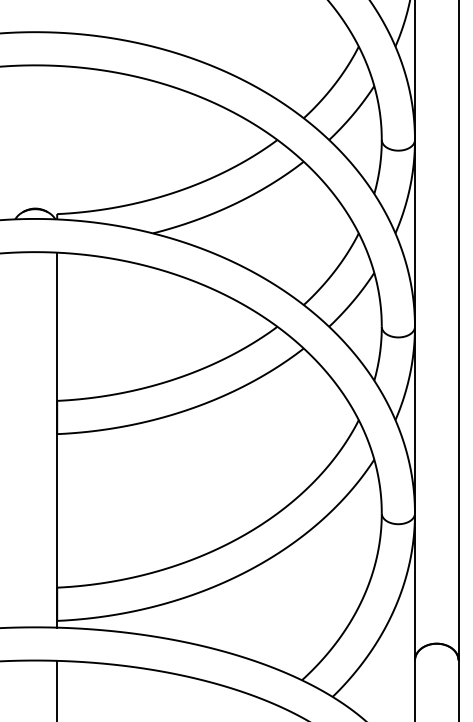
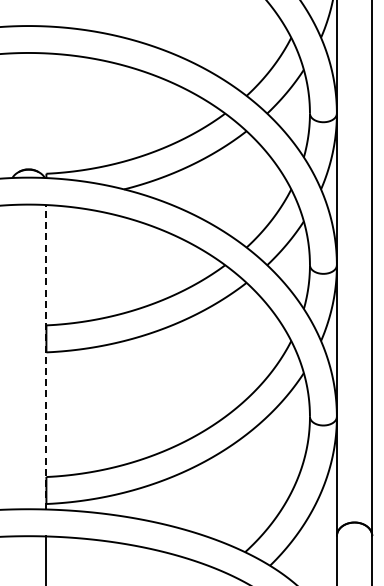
line: (57, 439) -> (46, 356), solid -> dashed

